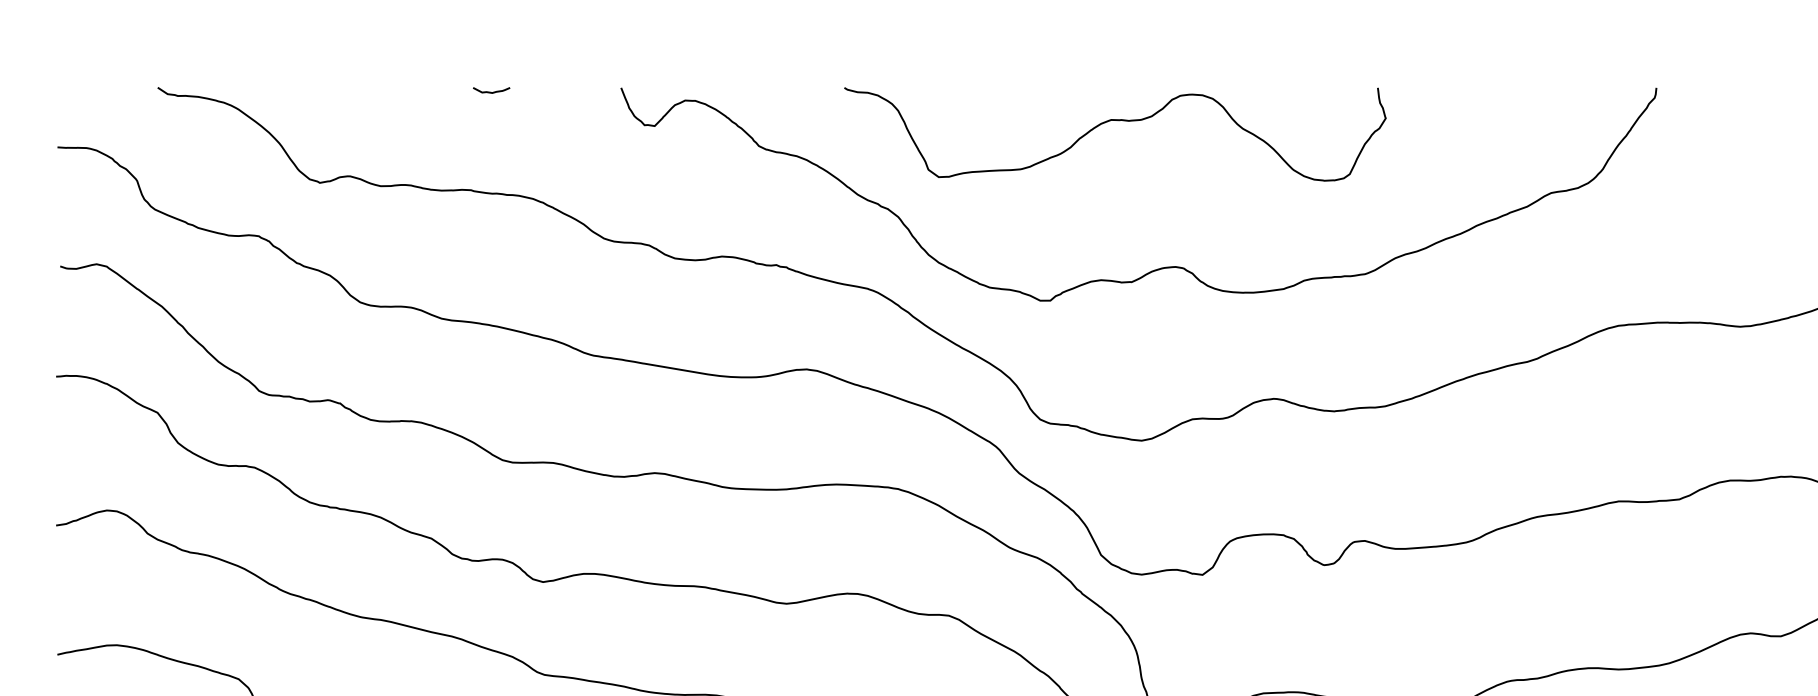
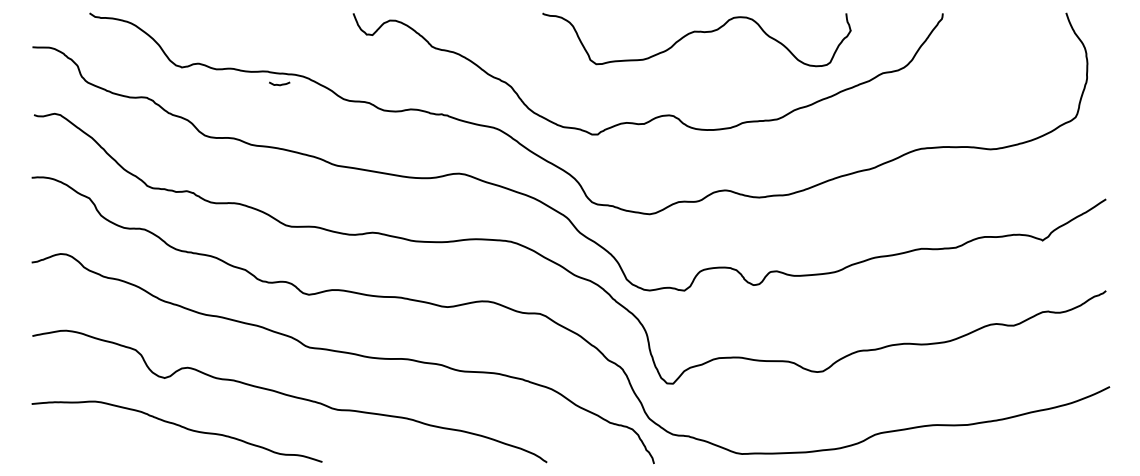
curve: (491, 91) -> (279, 84), moved
curve: (1114, 121) -> (696, 32), moved

